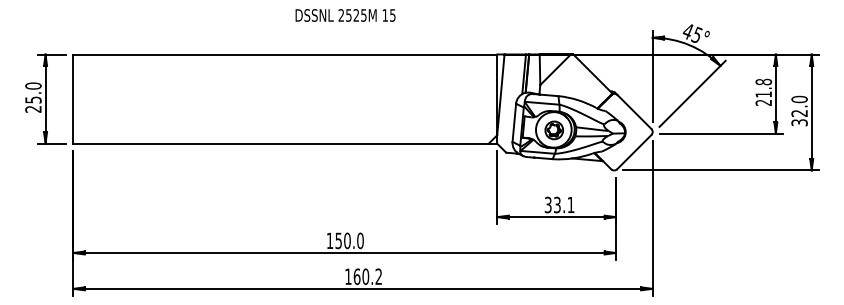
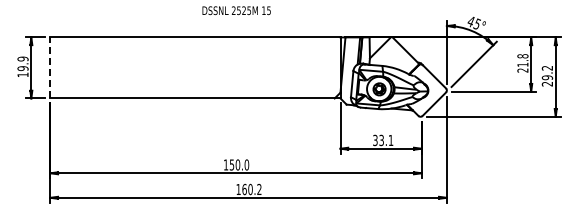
text: (32, 96) -> (22, 66), 25.0 -> 19.9
line: (73, 98) -> (50, 67), solid -> dashed
text: (799, 110) -> (547, 75), 32.0 -> 29.2

